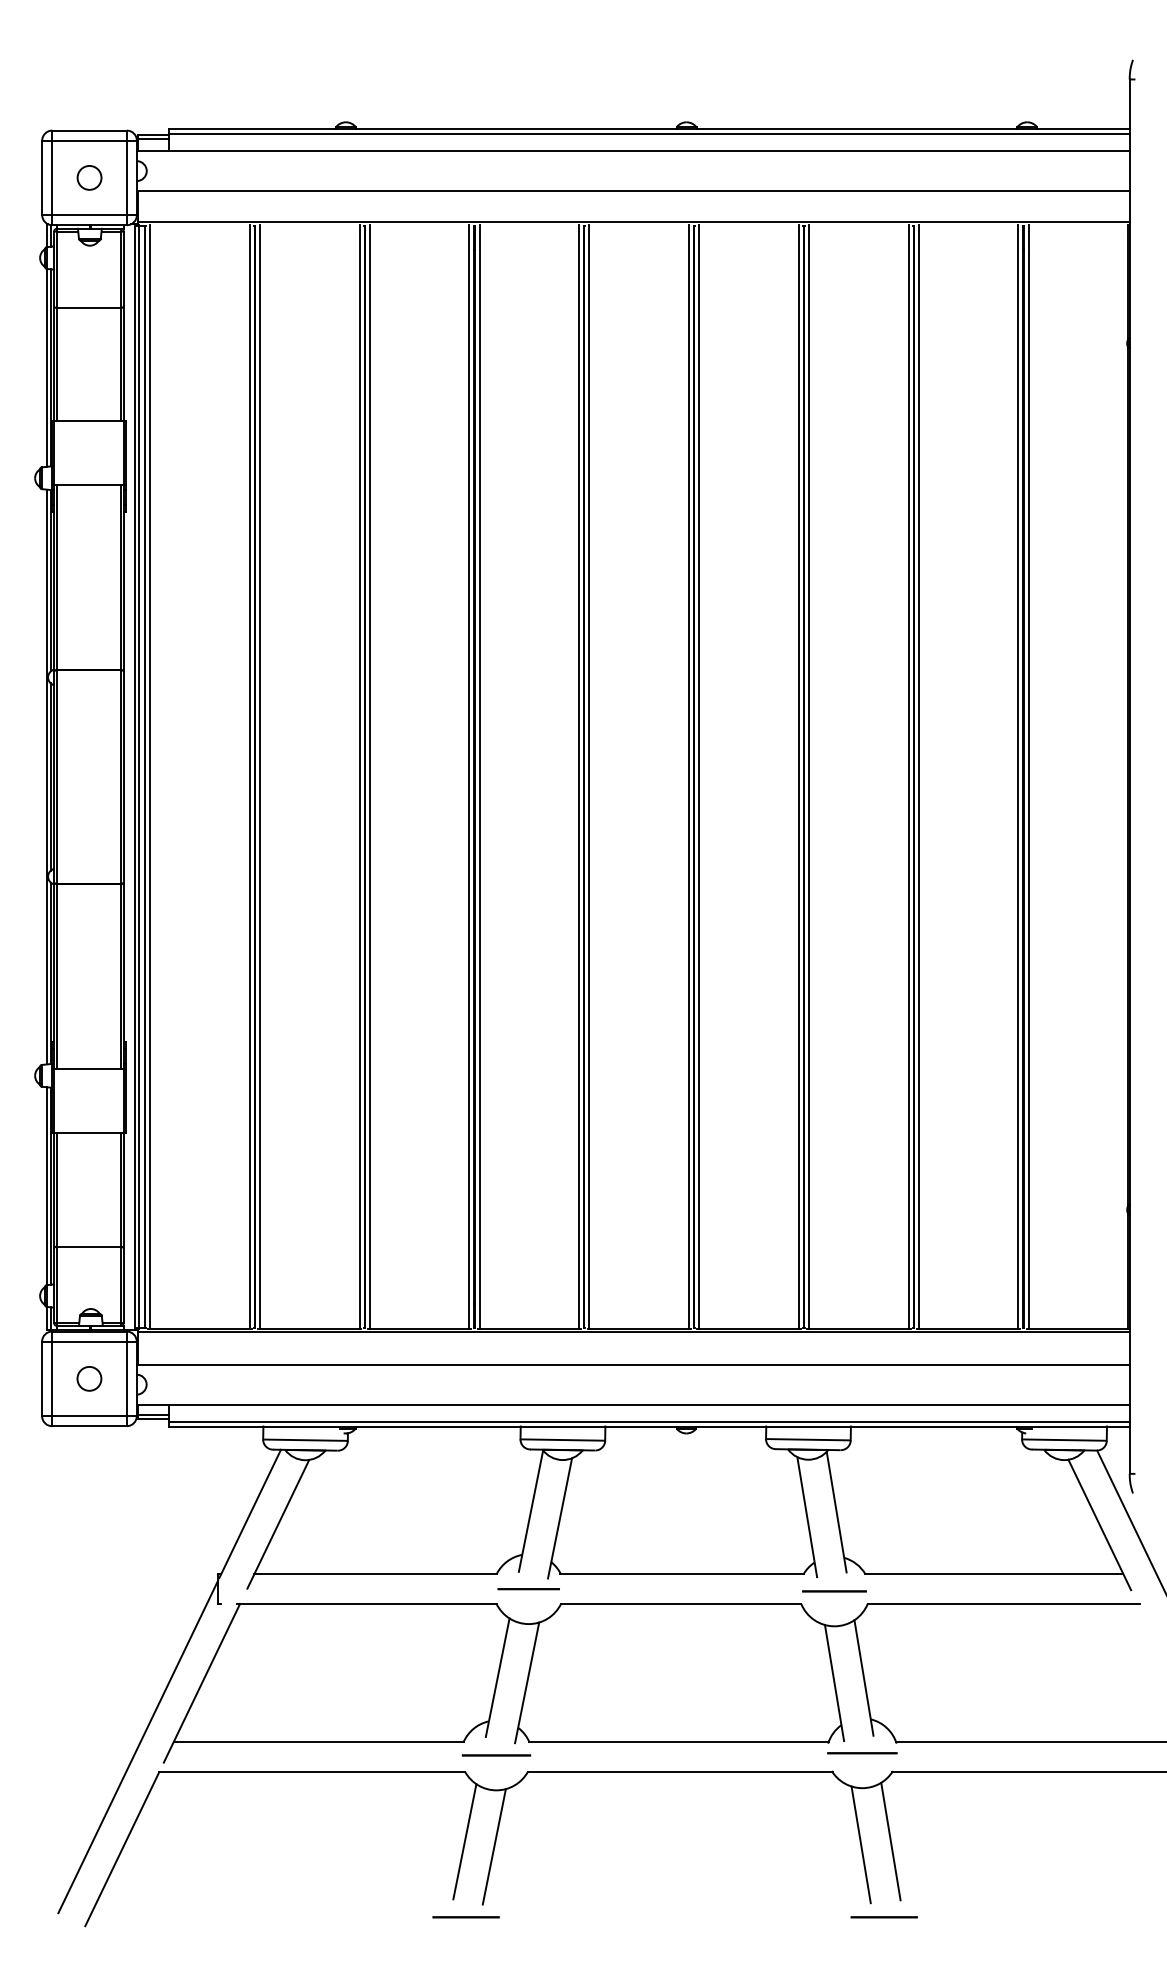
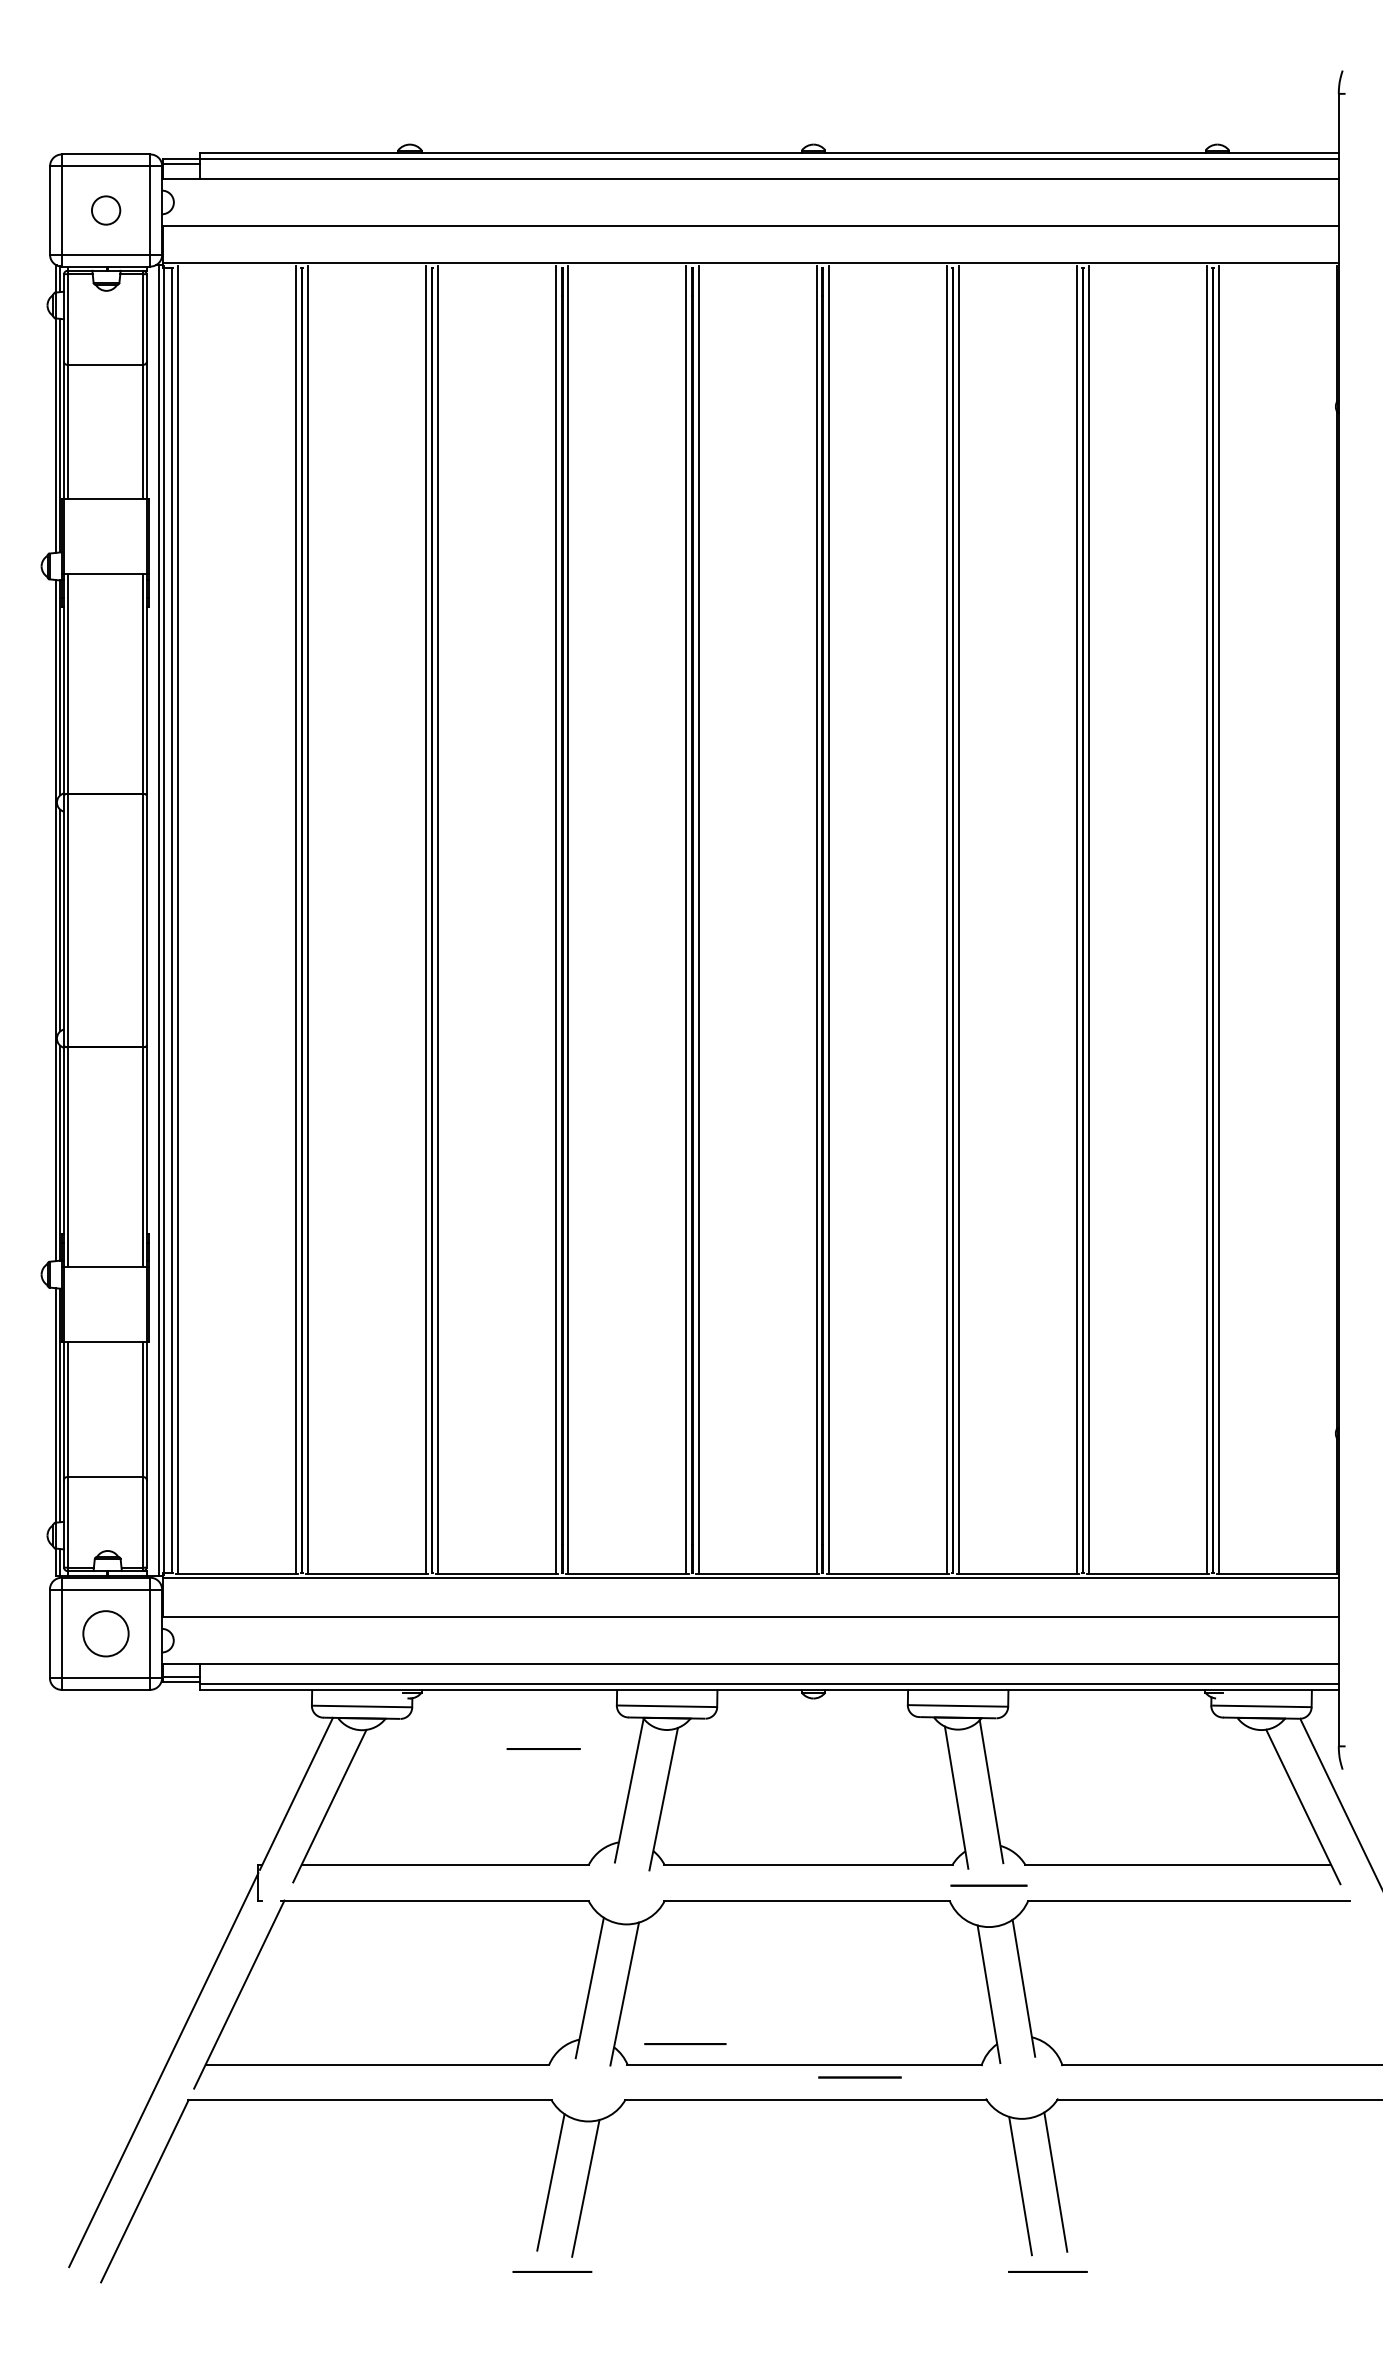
circle: (89, 1378) -> (105, 1633), size x1.6
line: (528, 1588) -> (543, 1748), moved
line: (861, 1753) -> (859, 2077), moved
line: (496, 1755) -> (685, 2044), moved

